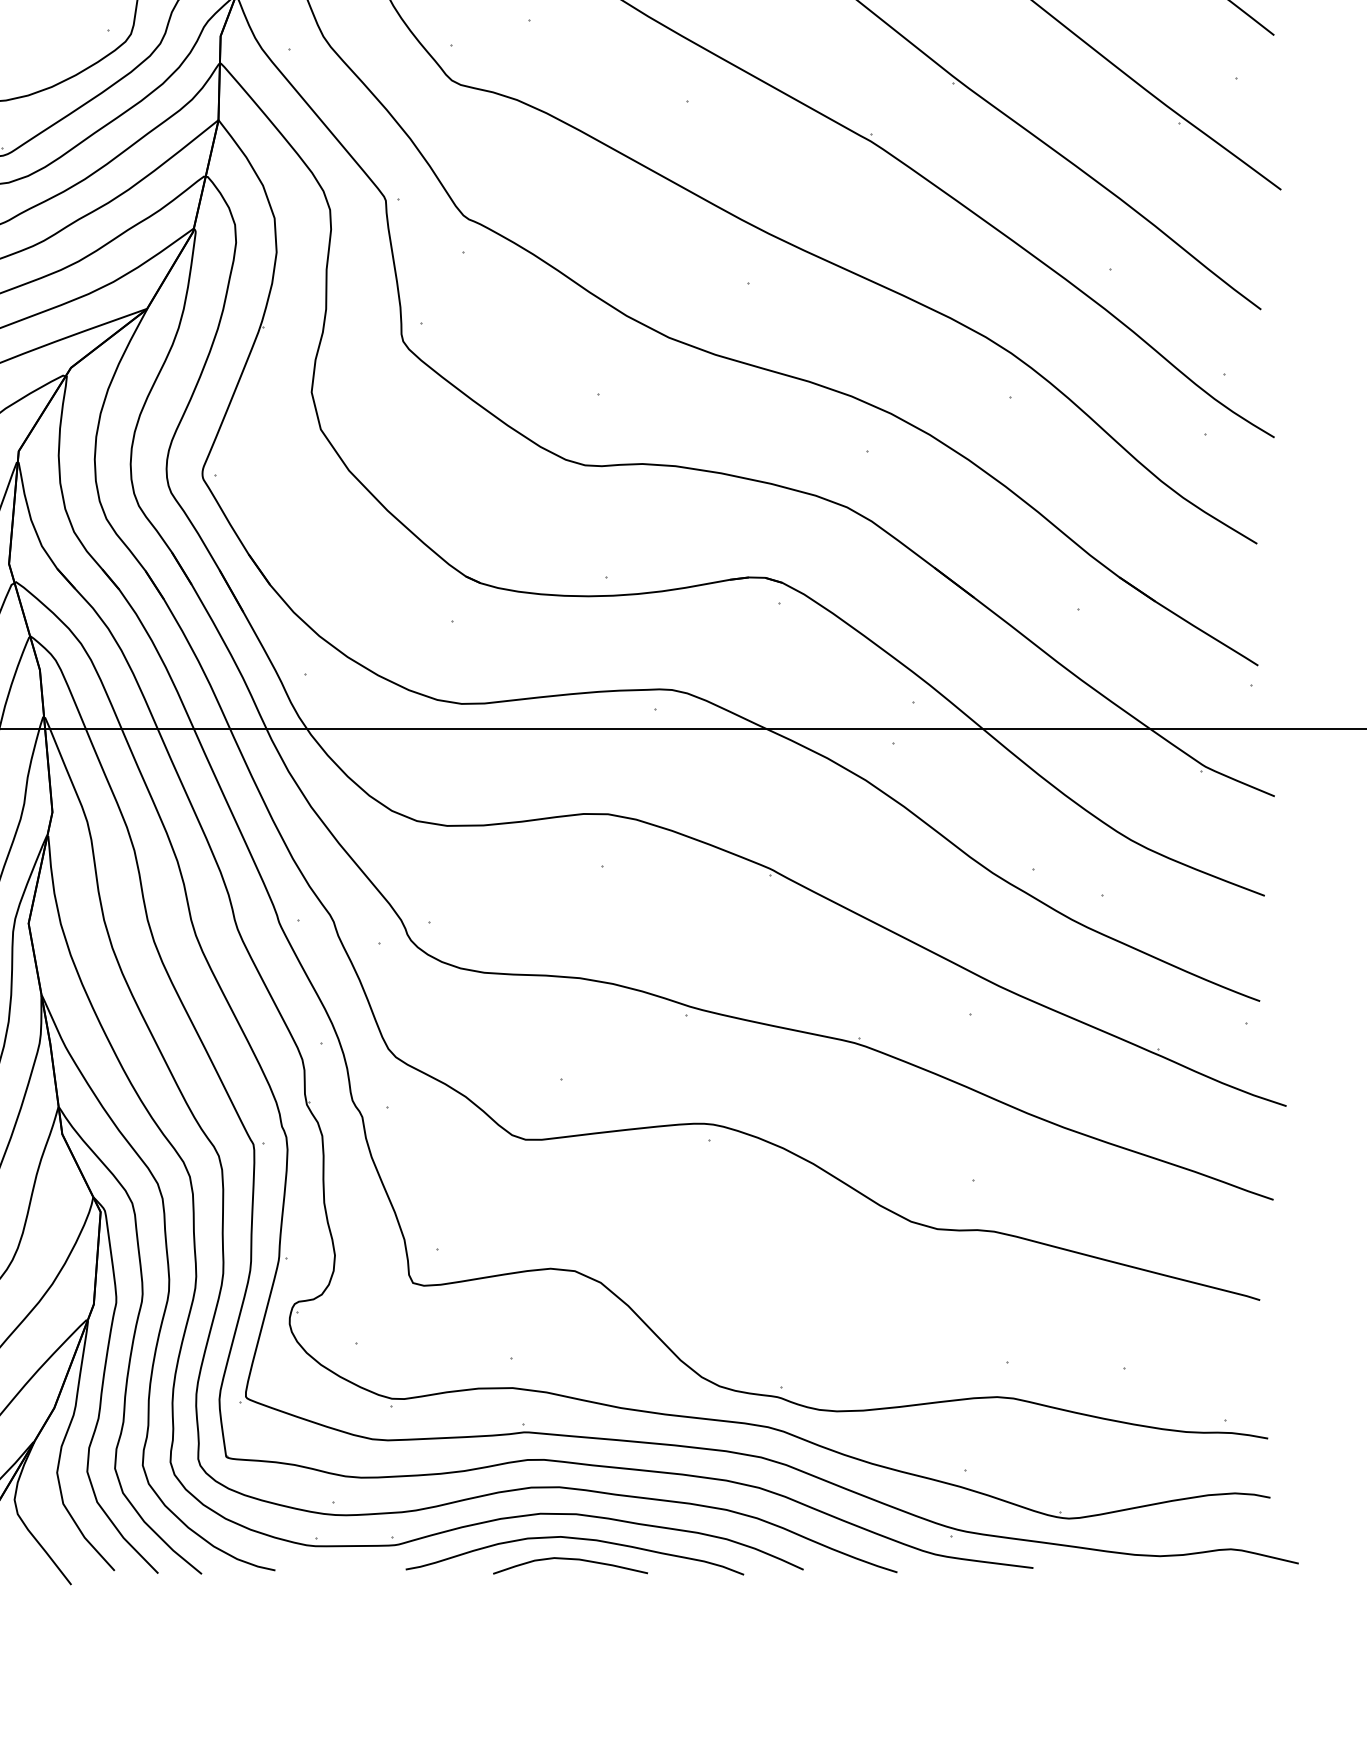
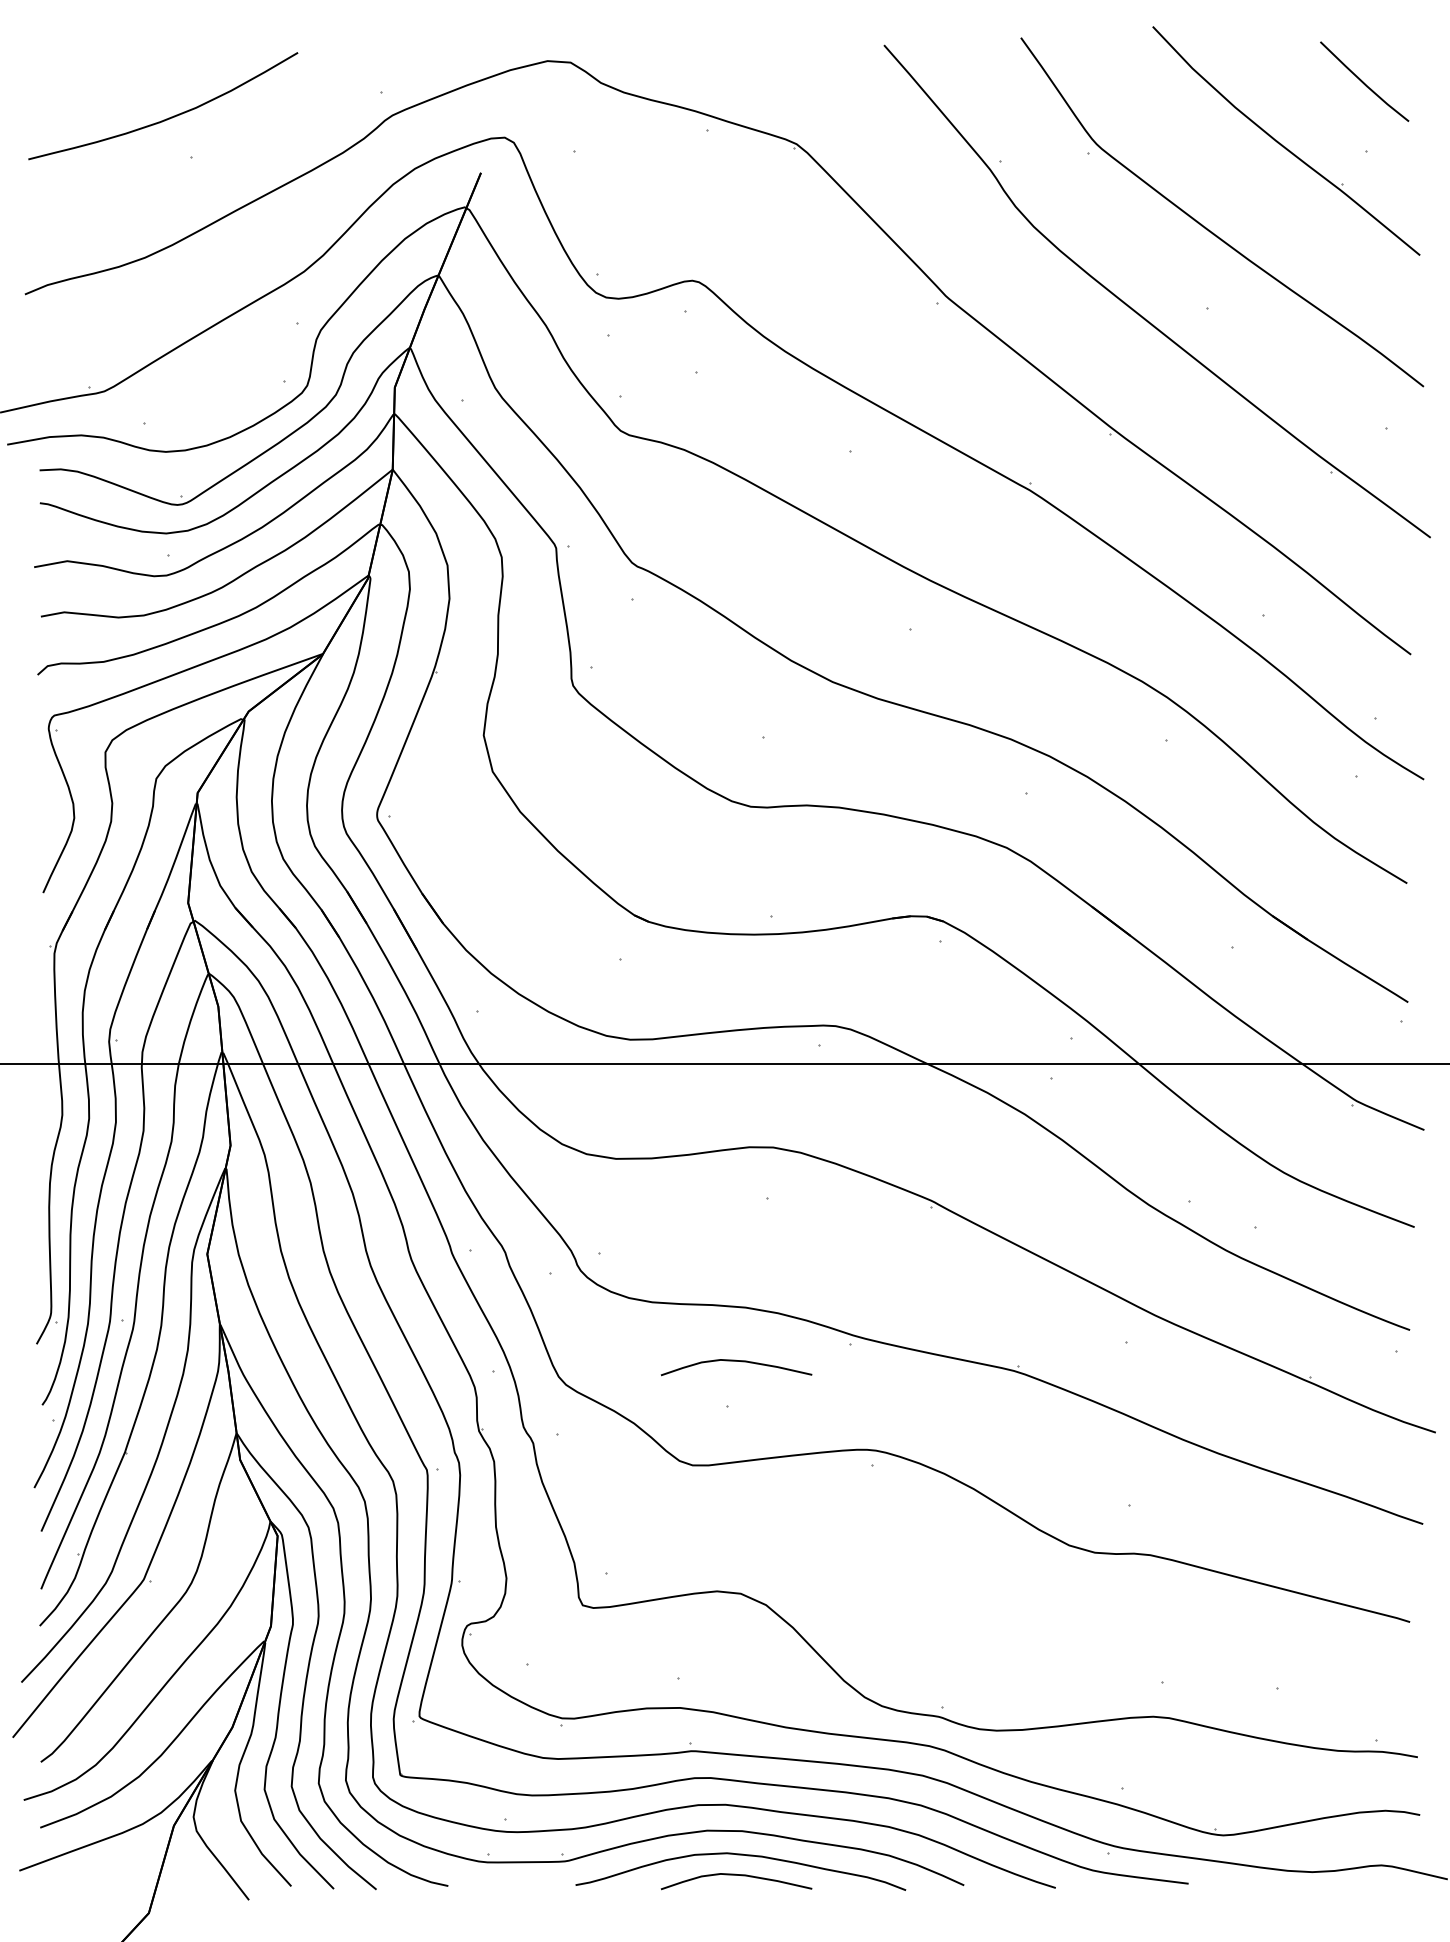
curve: (570, 1033) -> (736, 1361), added

